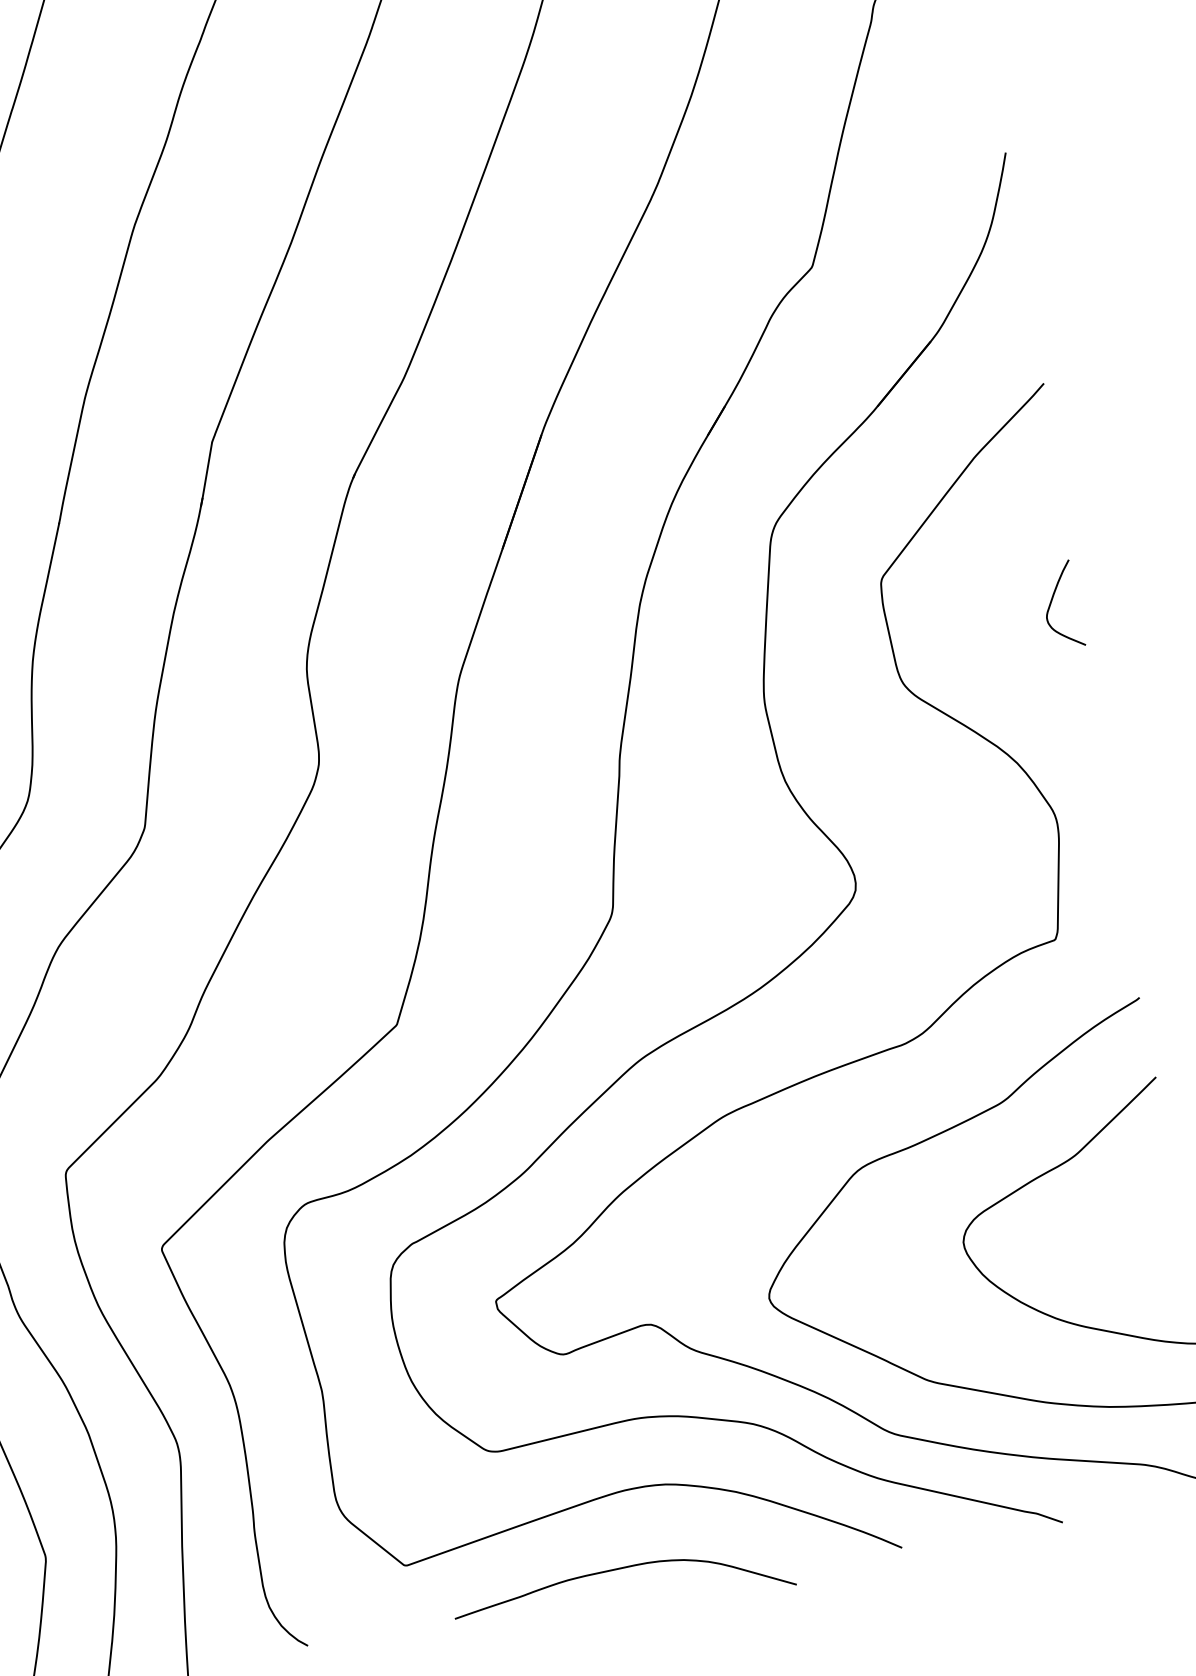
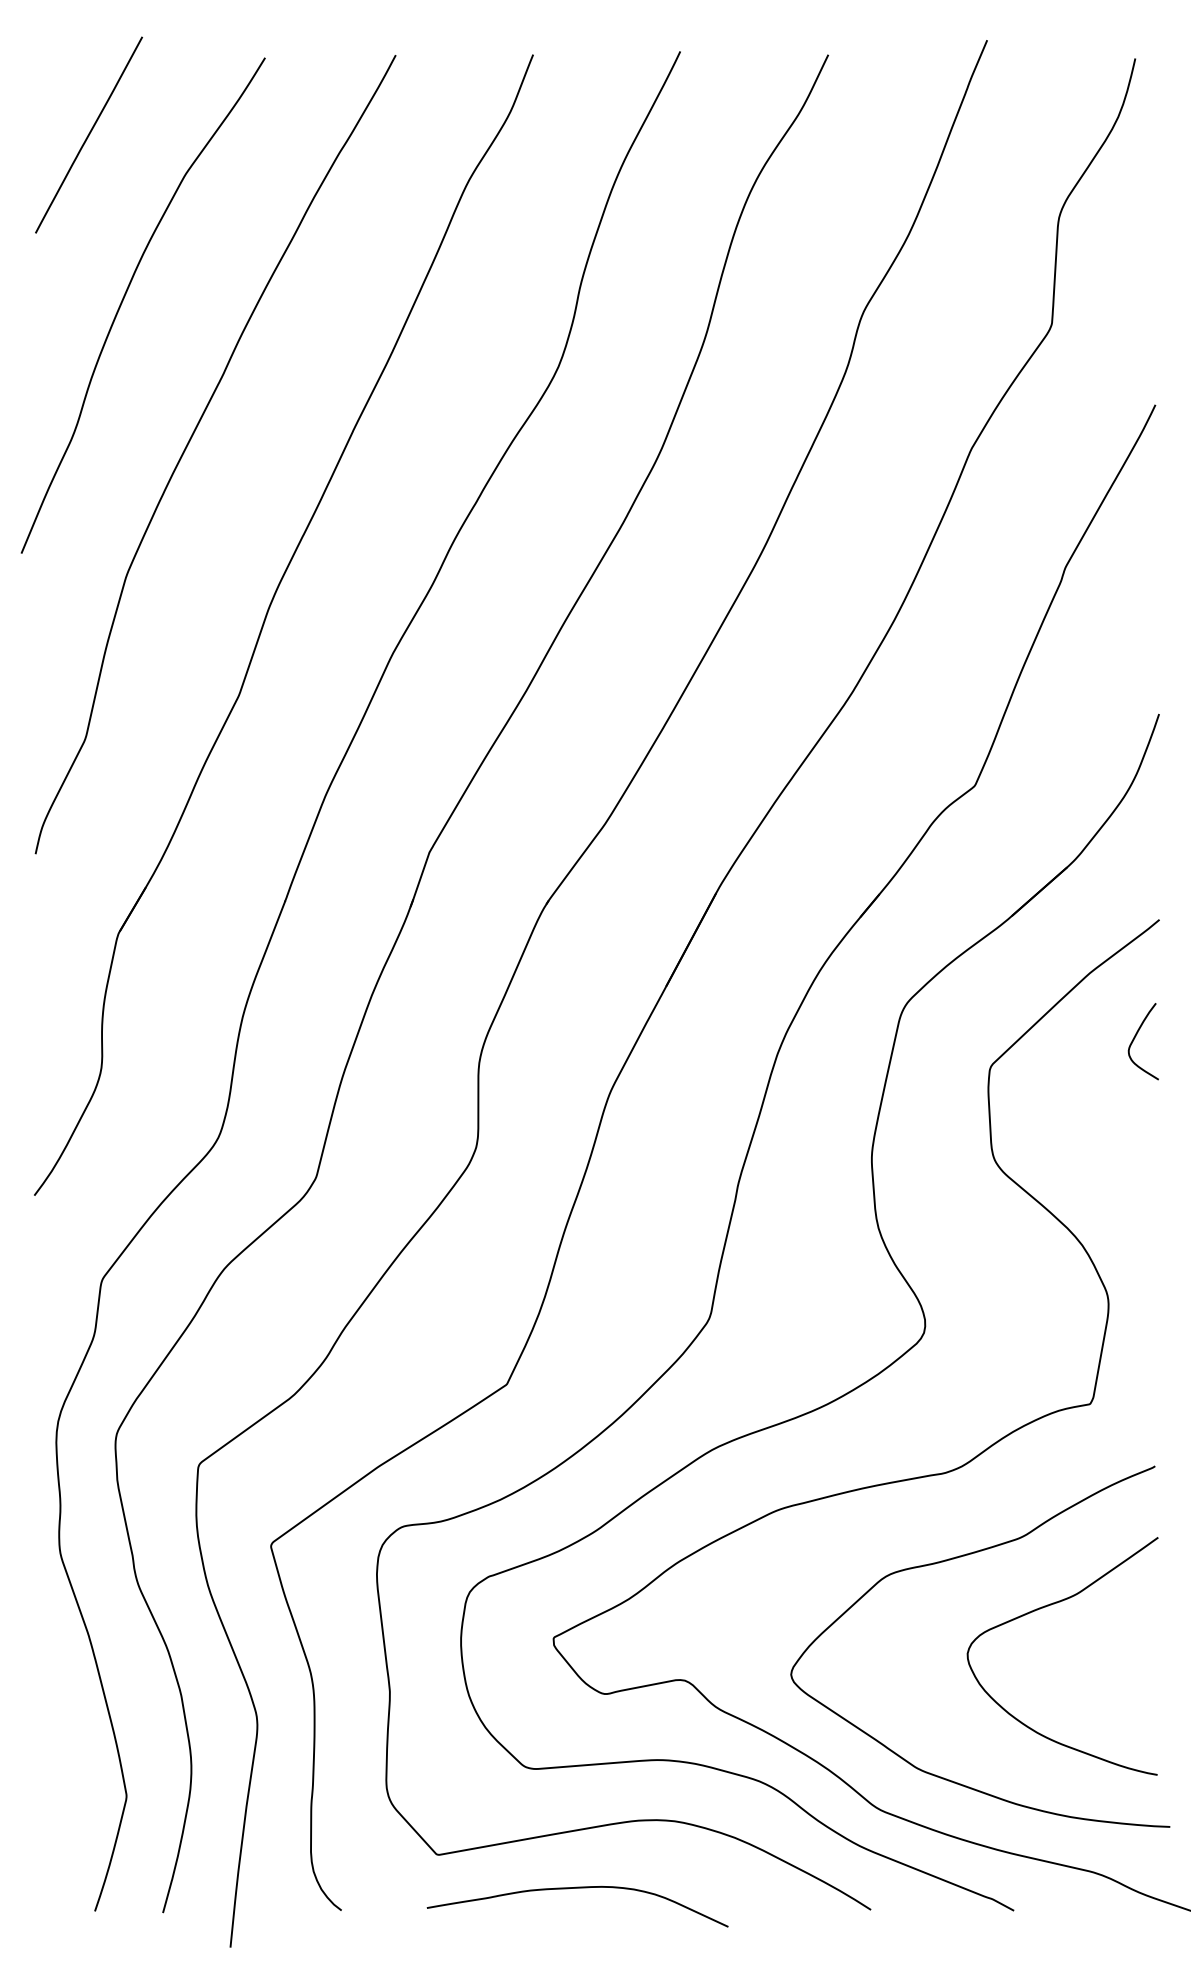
curve: (1052, 603) -> (1135, 1038), moved
curve: (620, 1569) -> (577, 1888), moved

